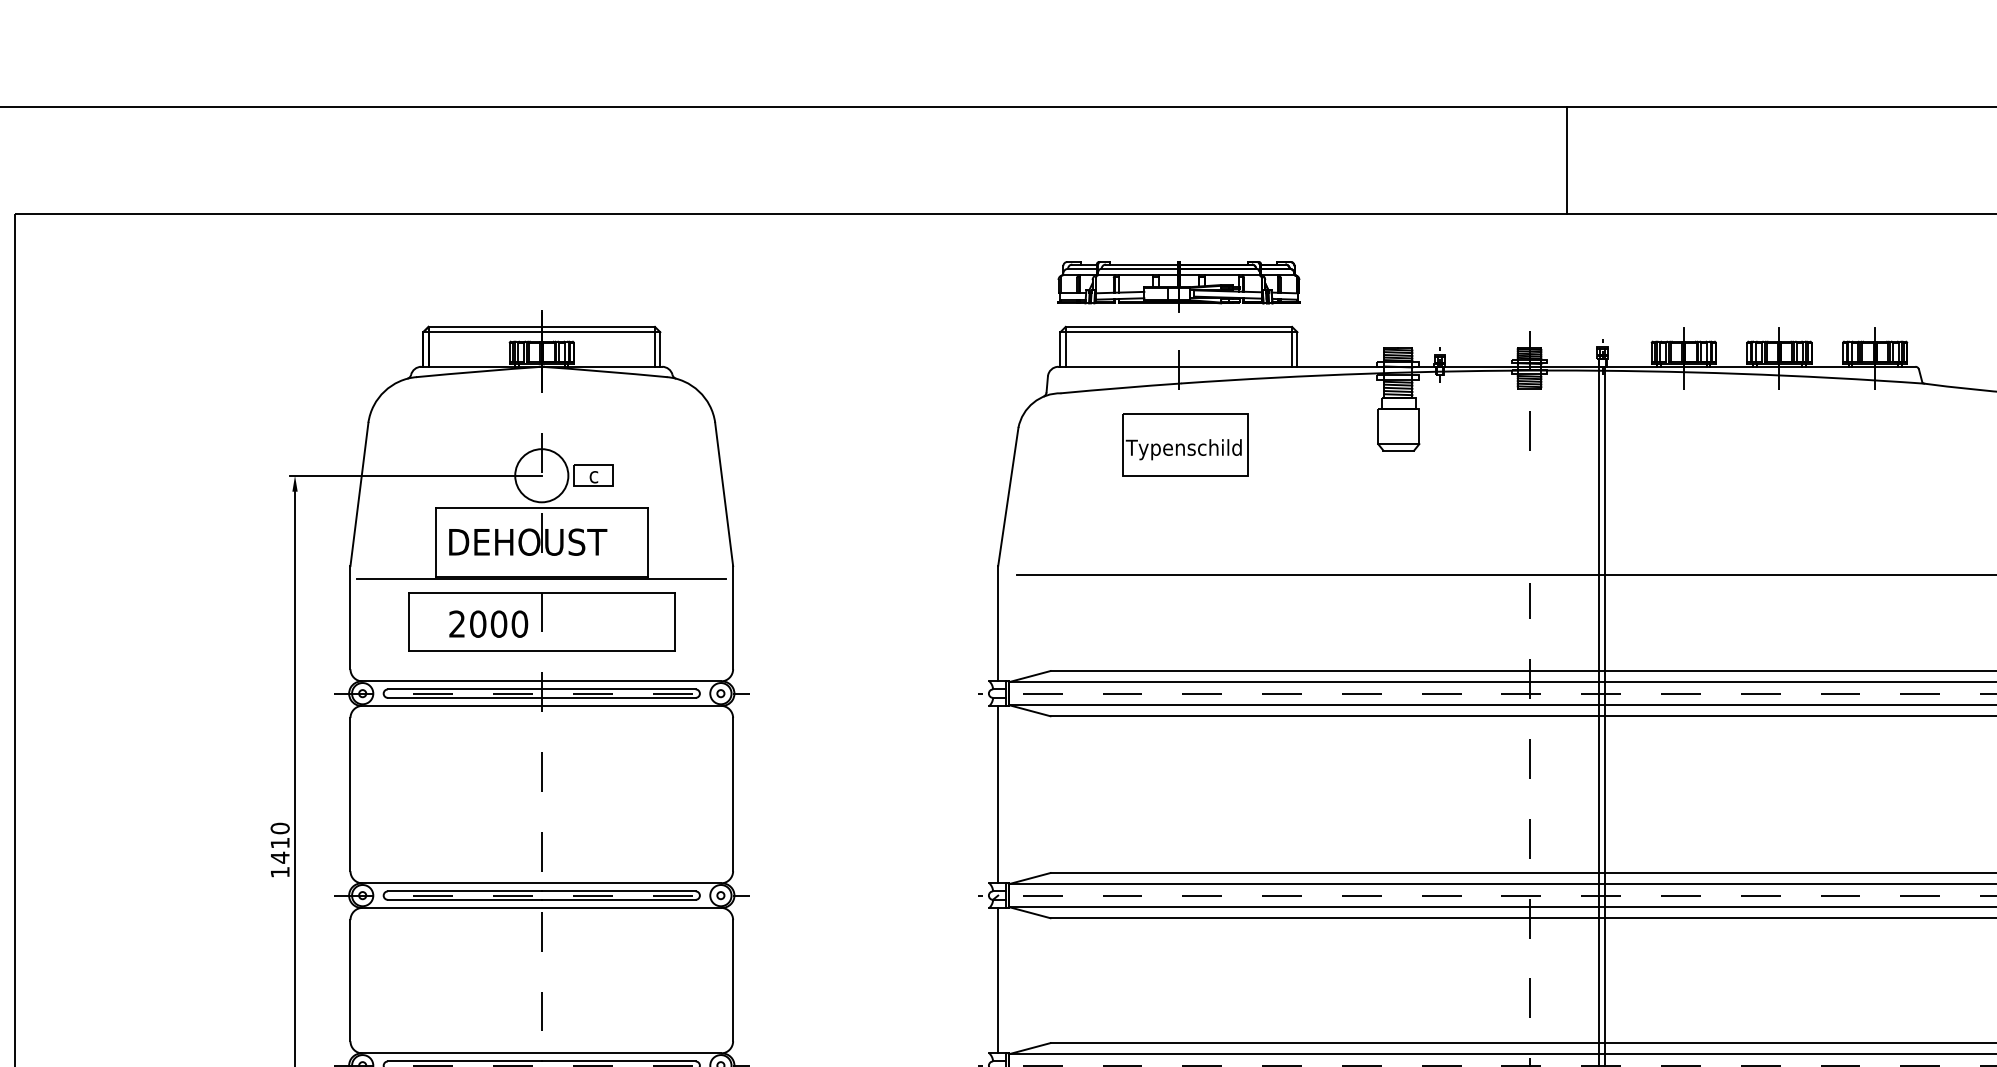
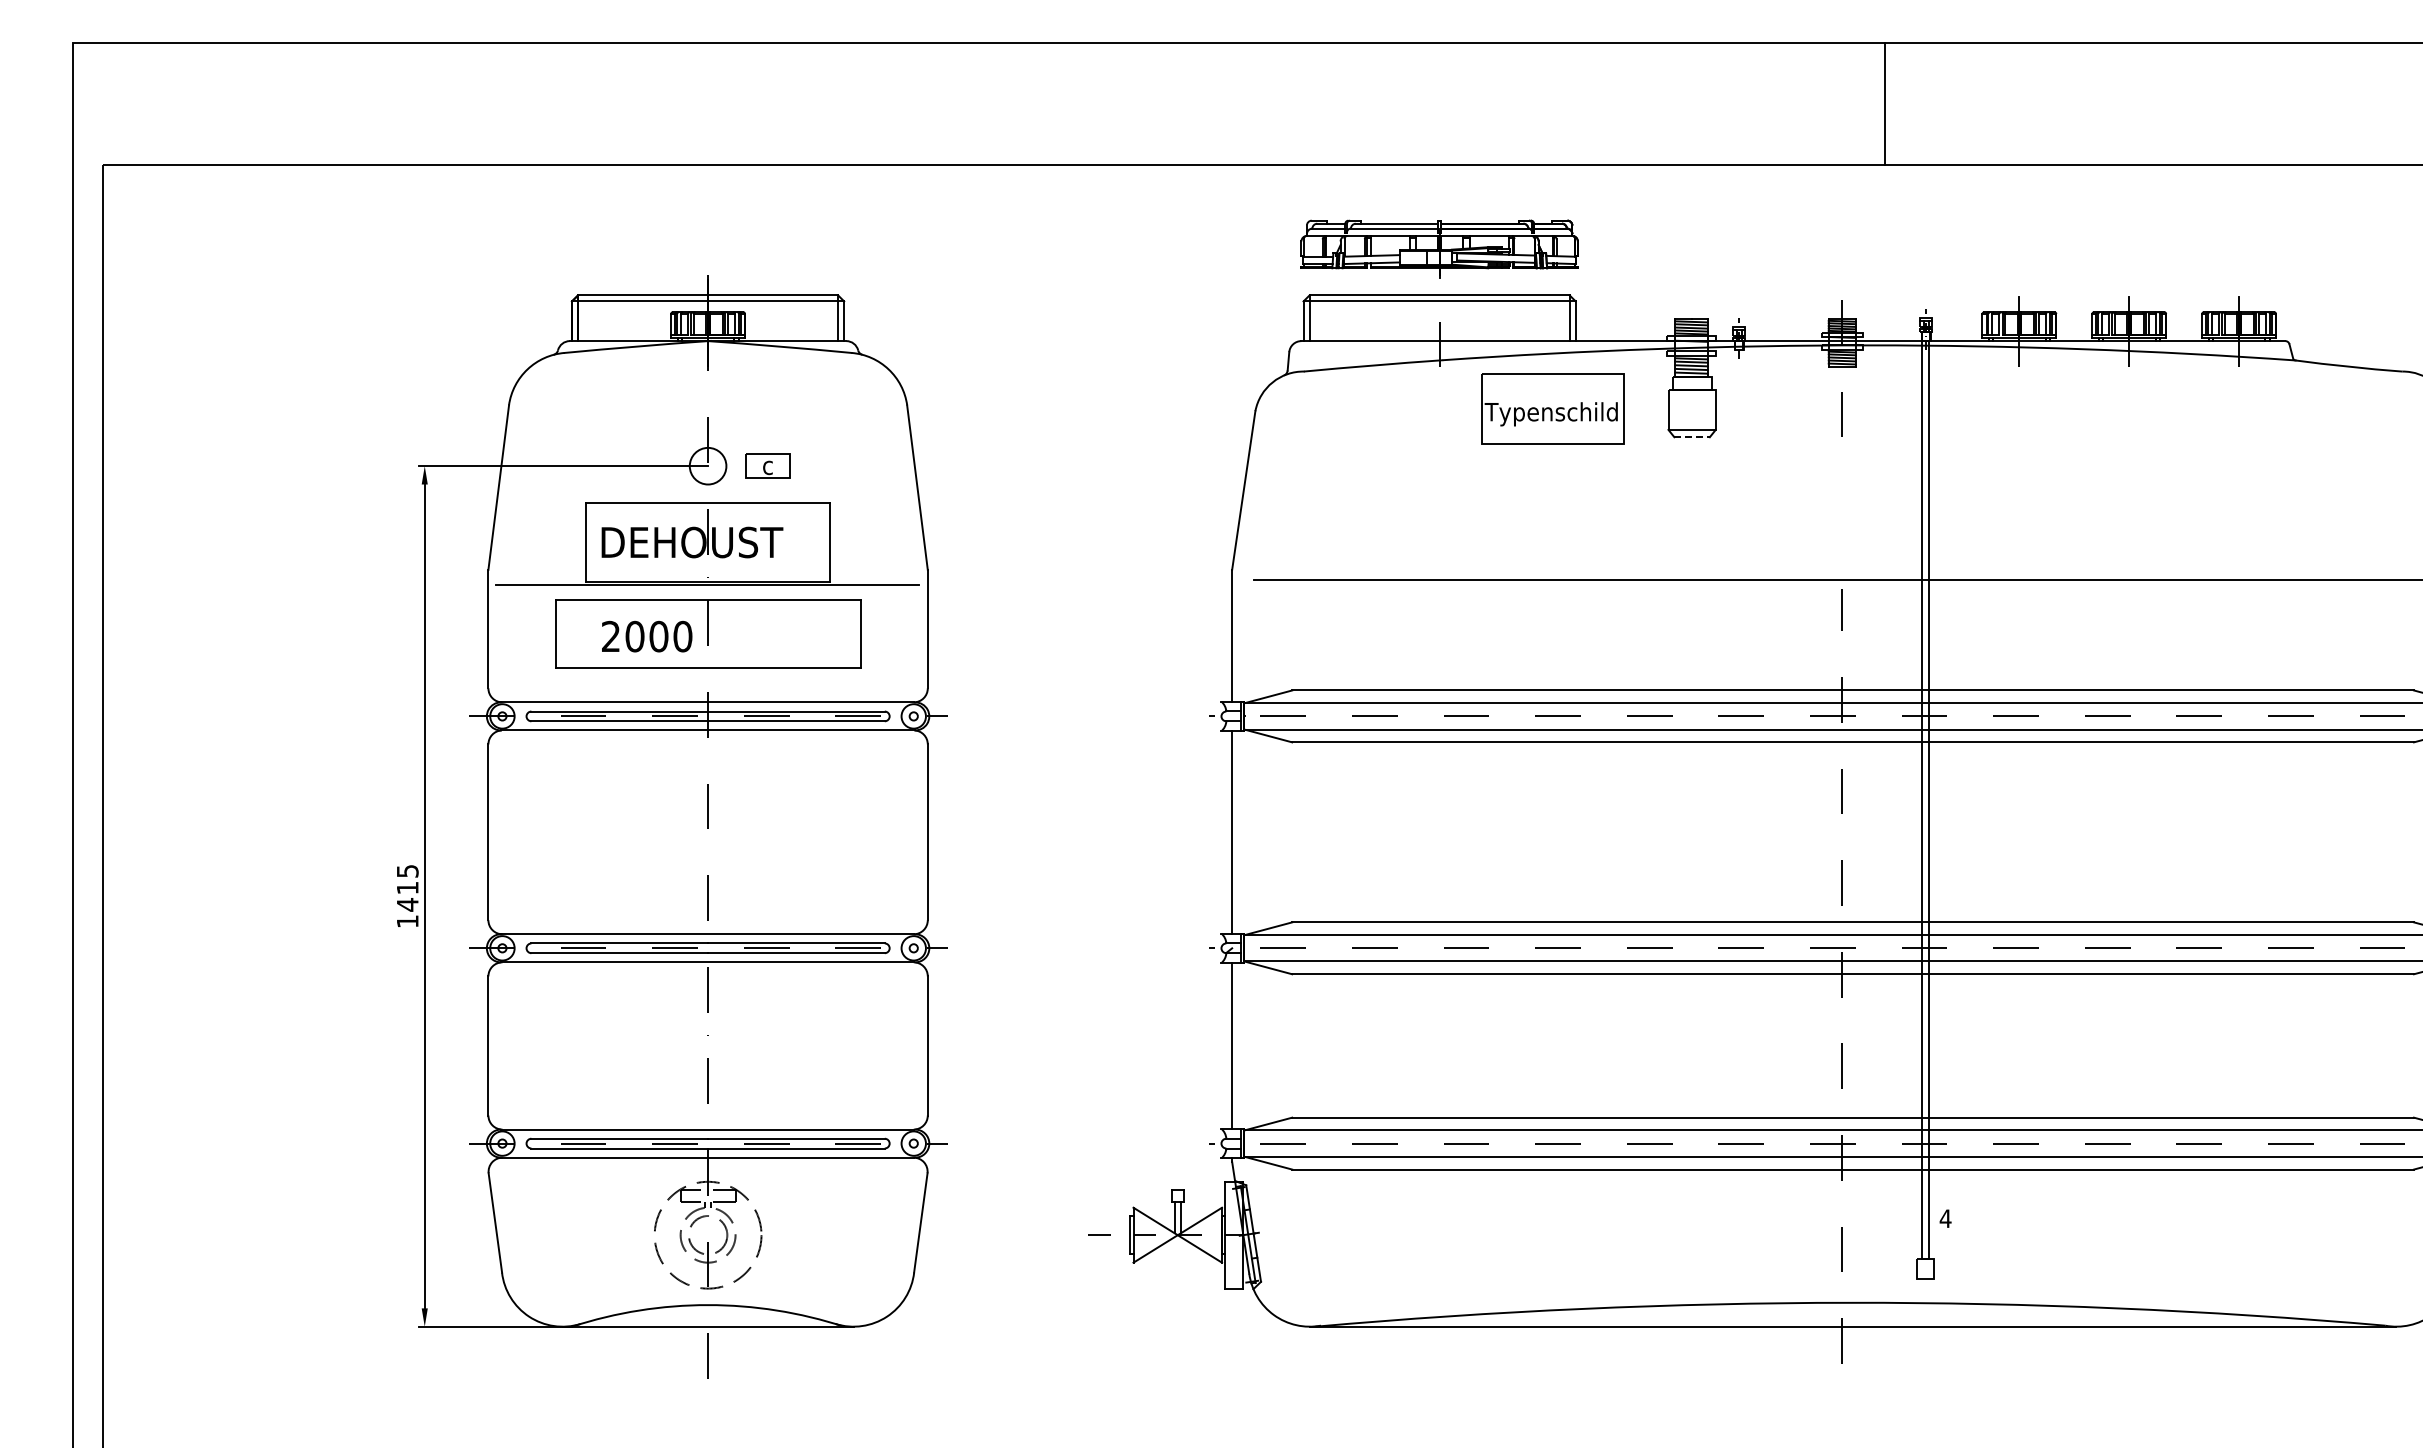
part: (1184, 444) -> (1552, 408), moved
line: (1399, 450) -> (1692, 437), solid -> dashed
circle: (541, 475) -> (707, 465), size x0.6
text: (280, 827) -> (407, 870), 1410 -> 1415

